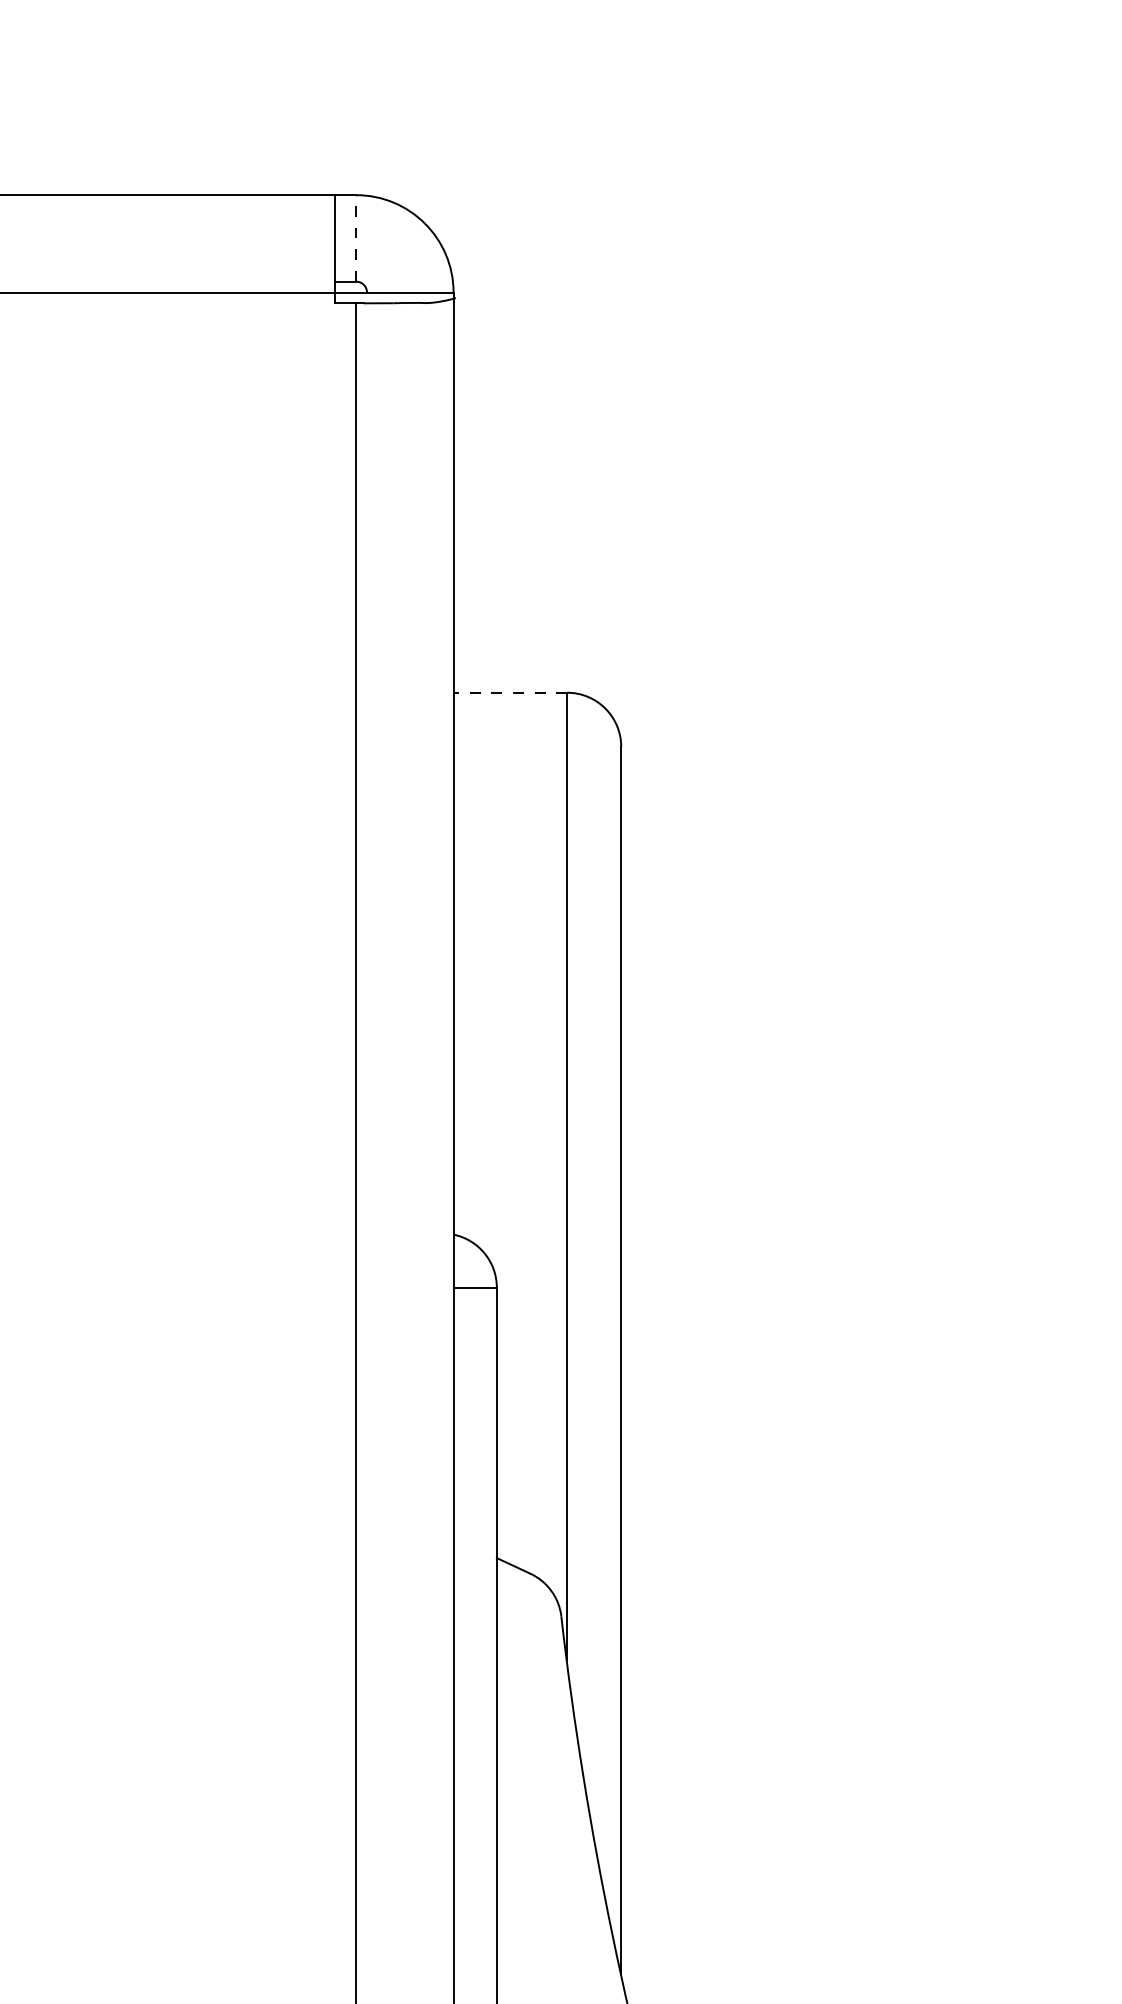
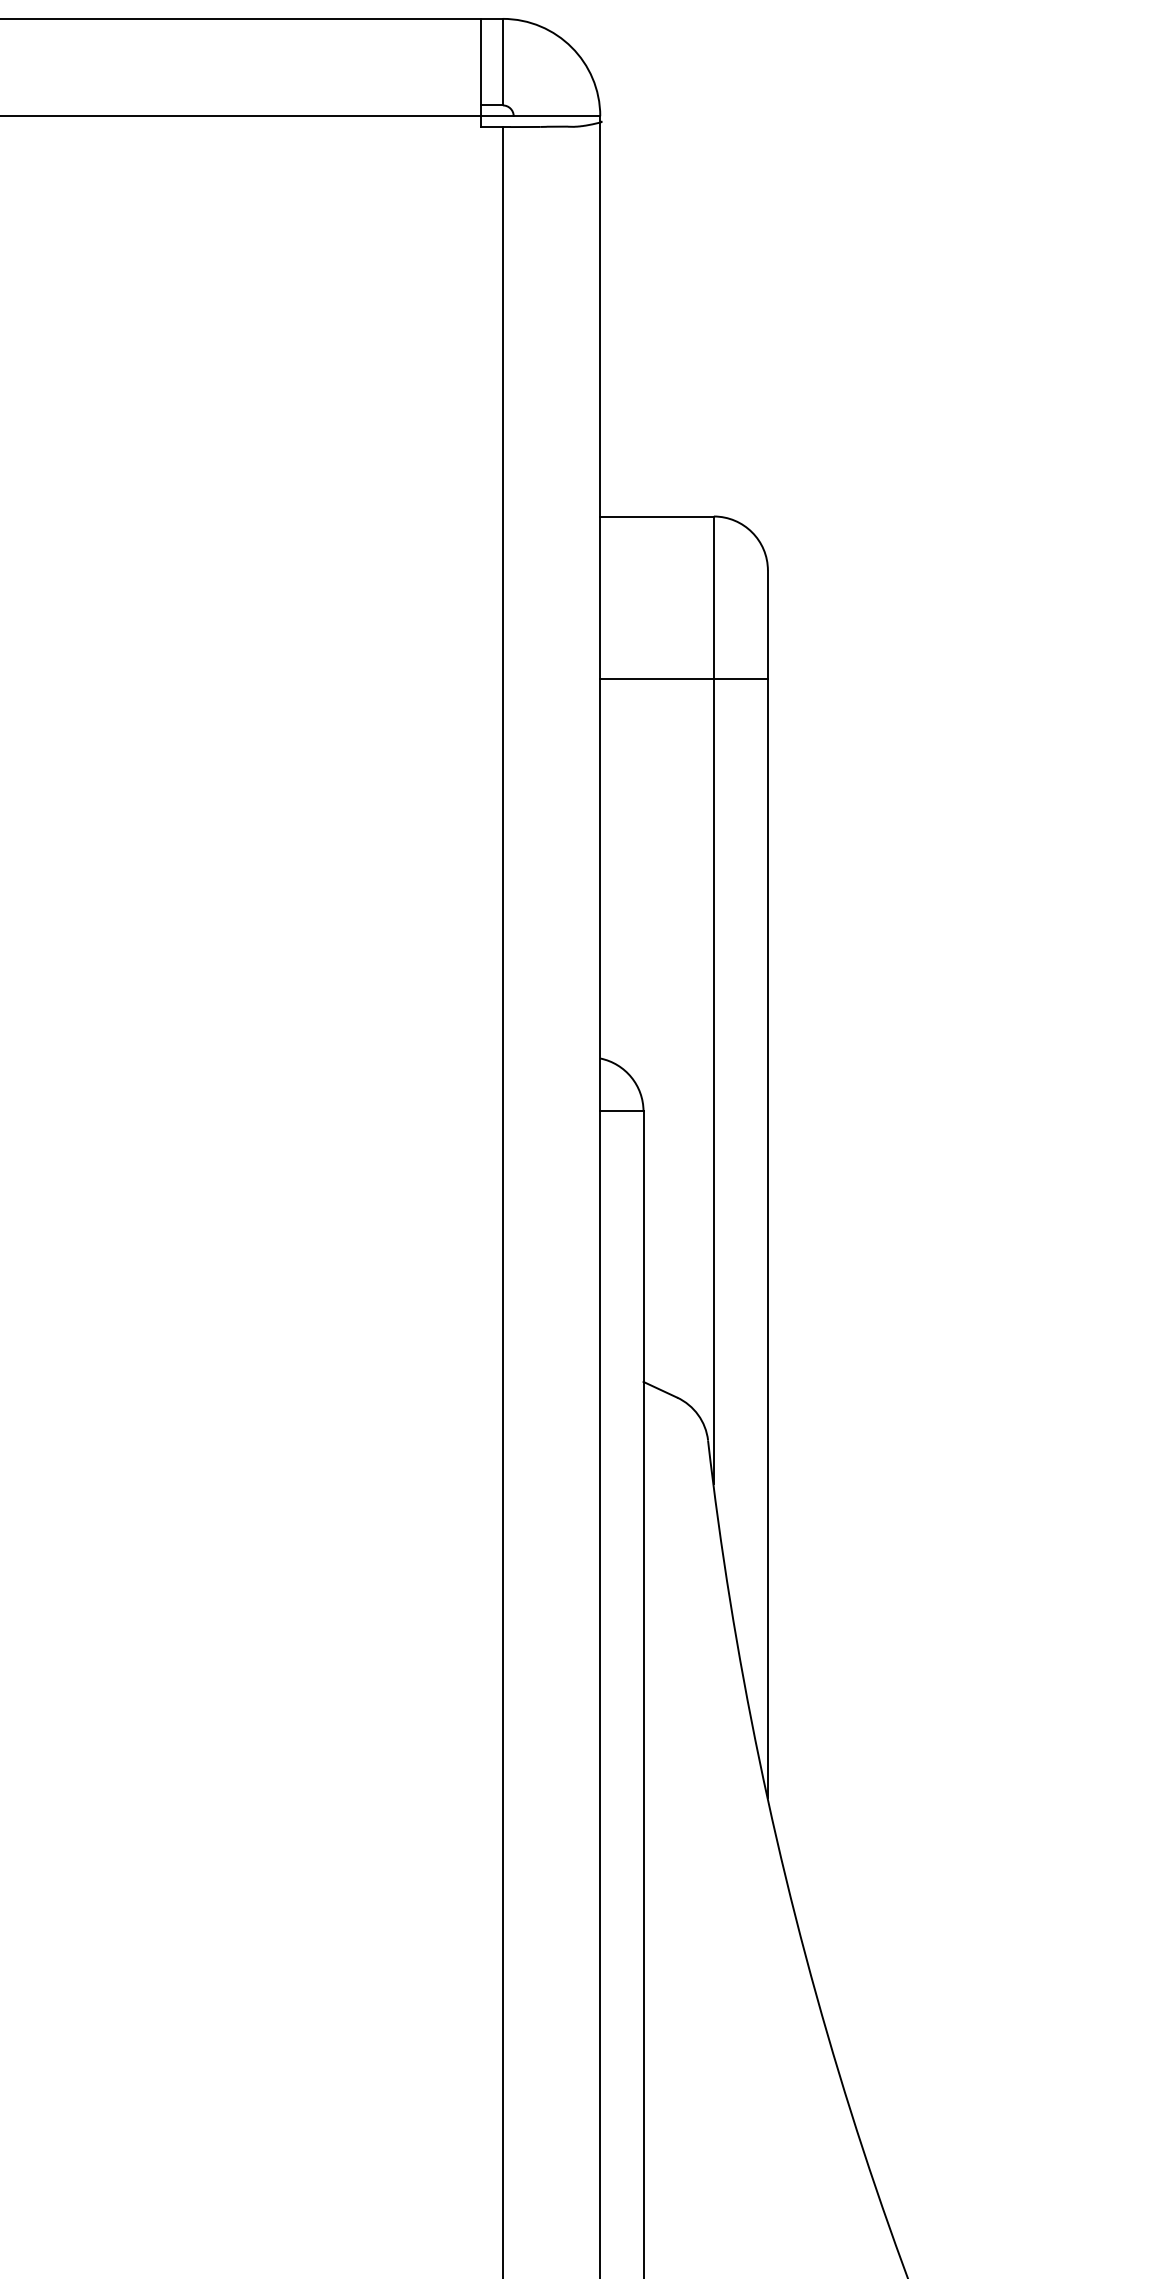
line: (355, 237) -> (502, 61), dashed -> solid
line: (510, 692) -> (657, 516), dashed -> solid
line: (536, 854) -> (683, 678), added

